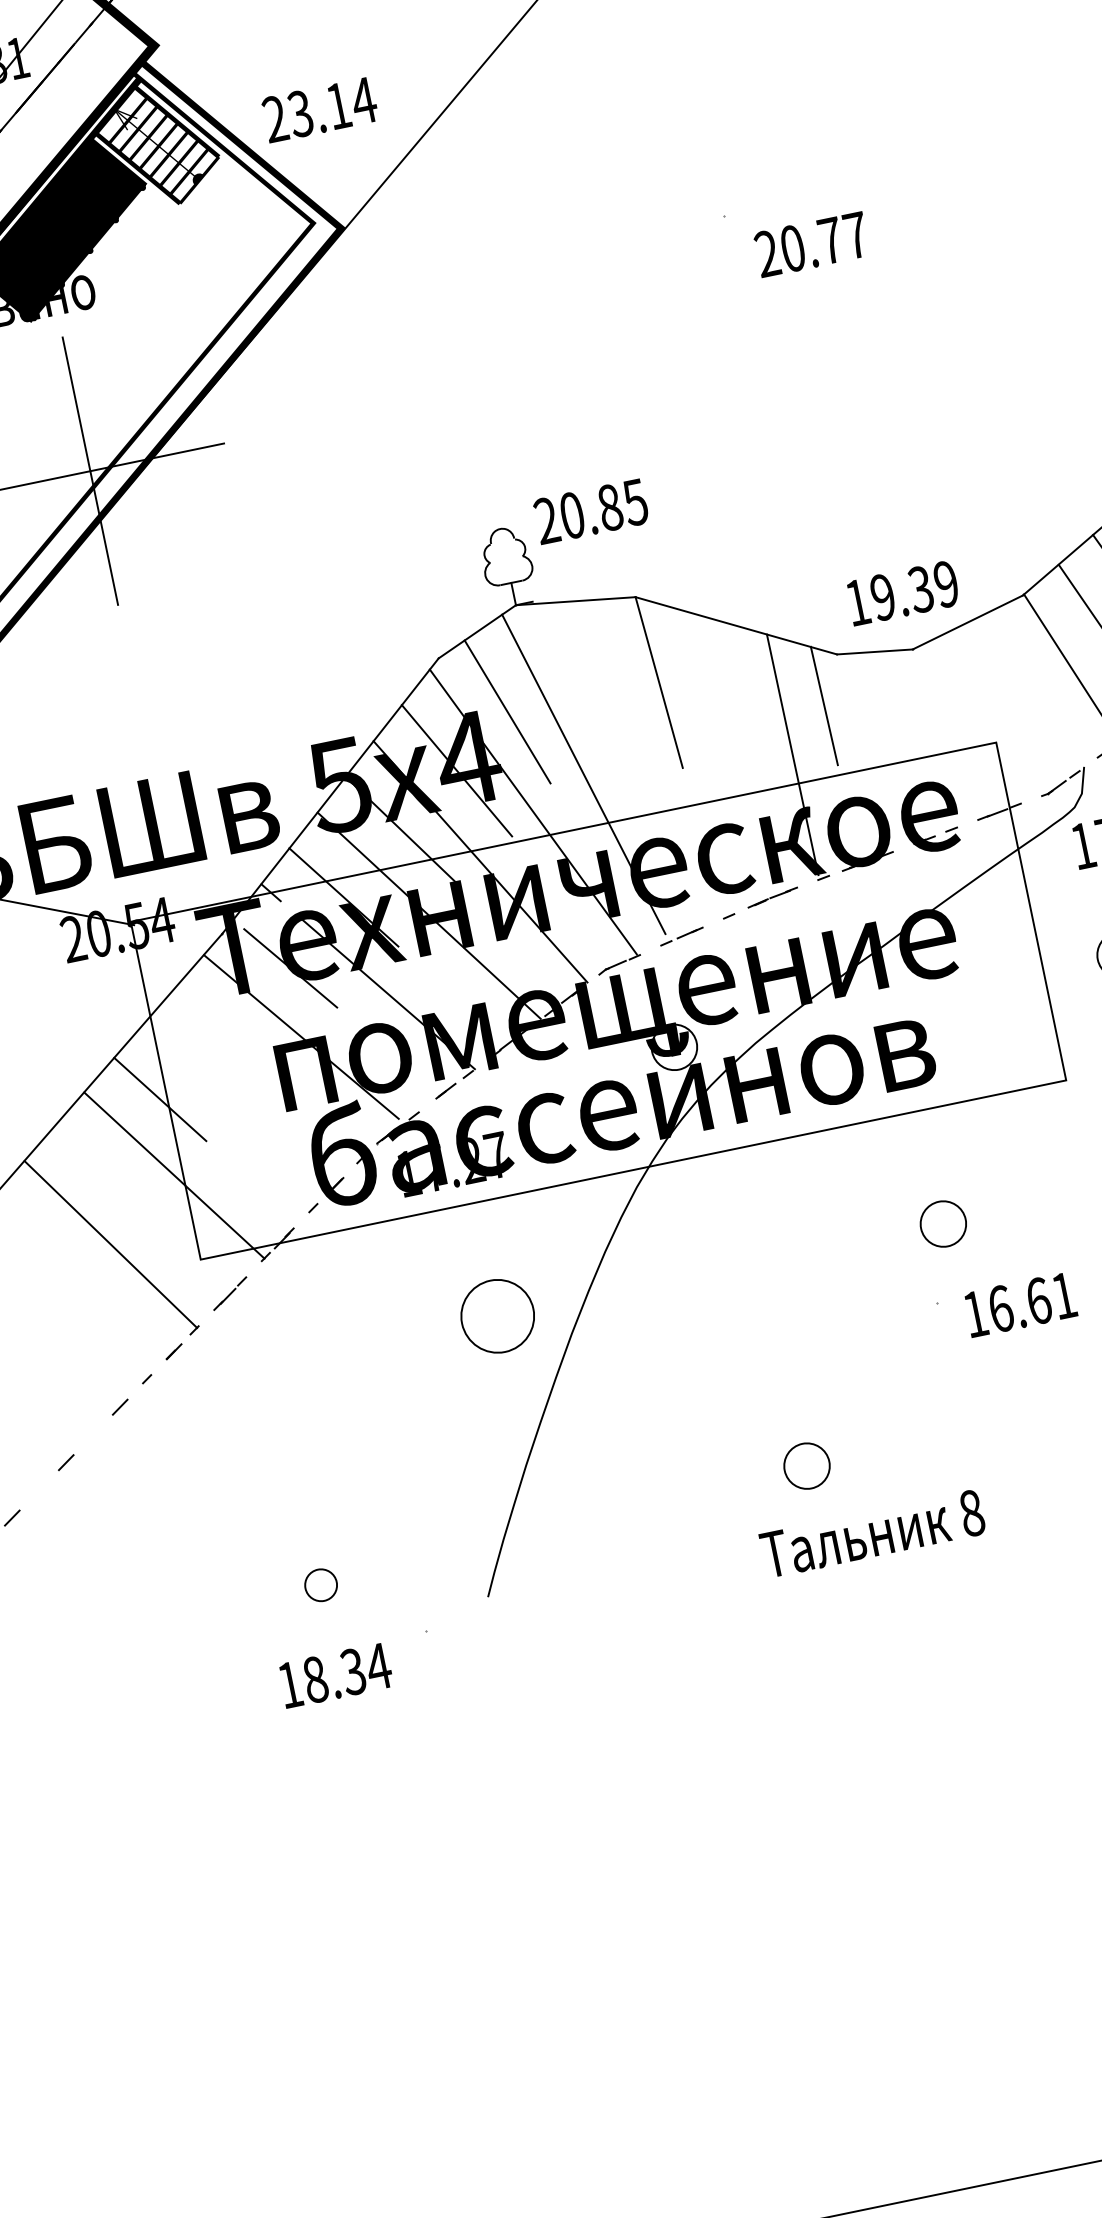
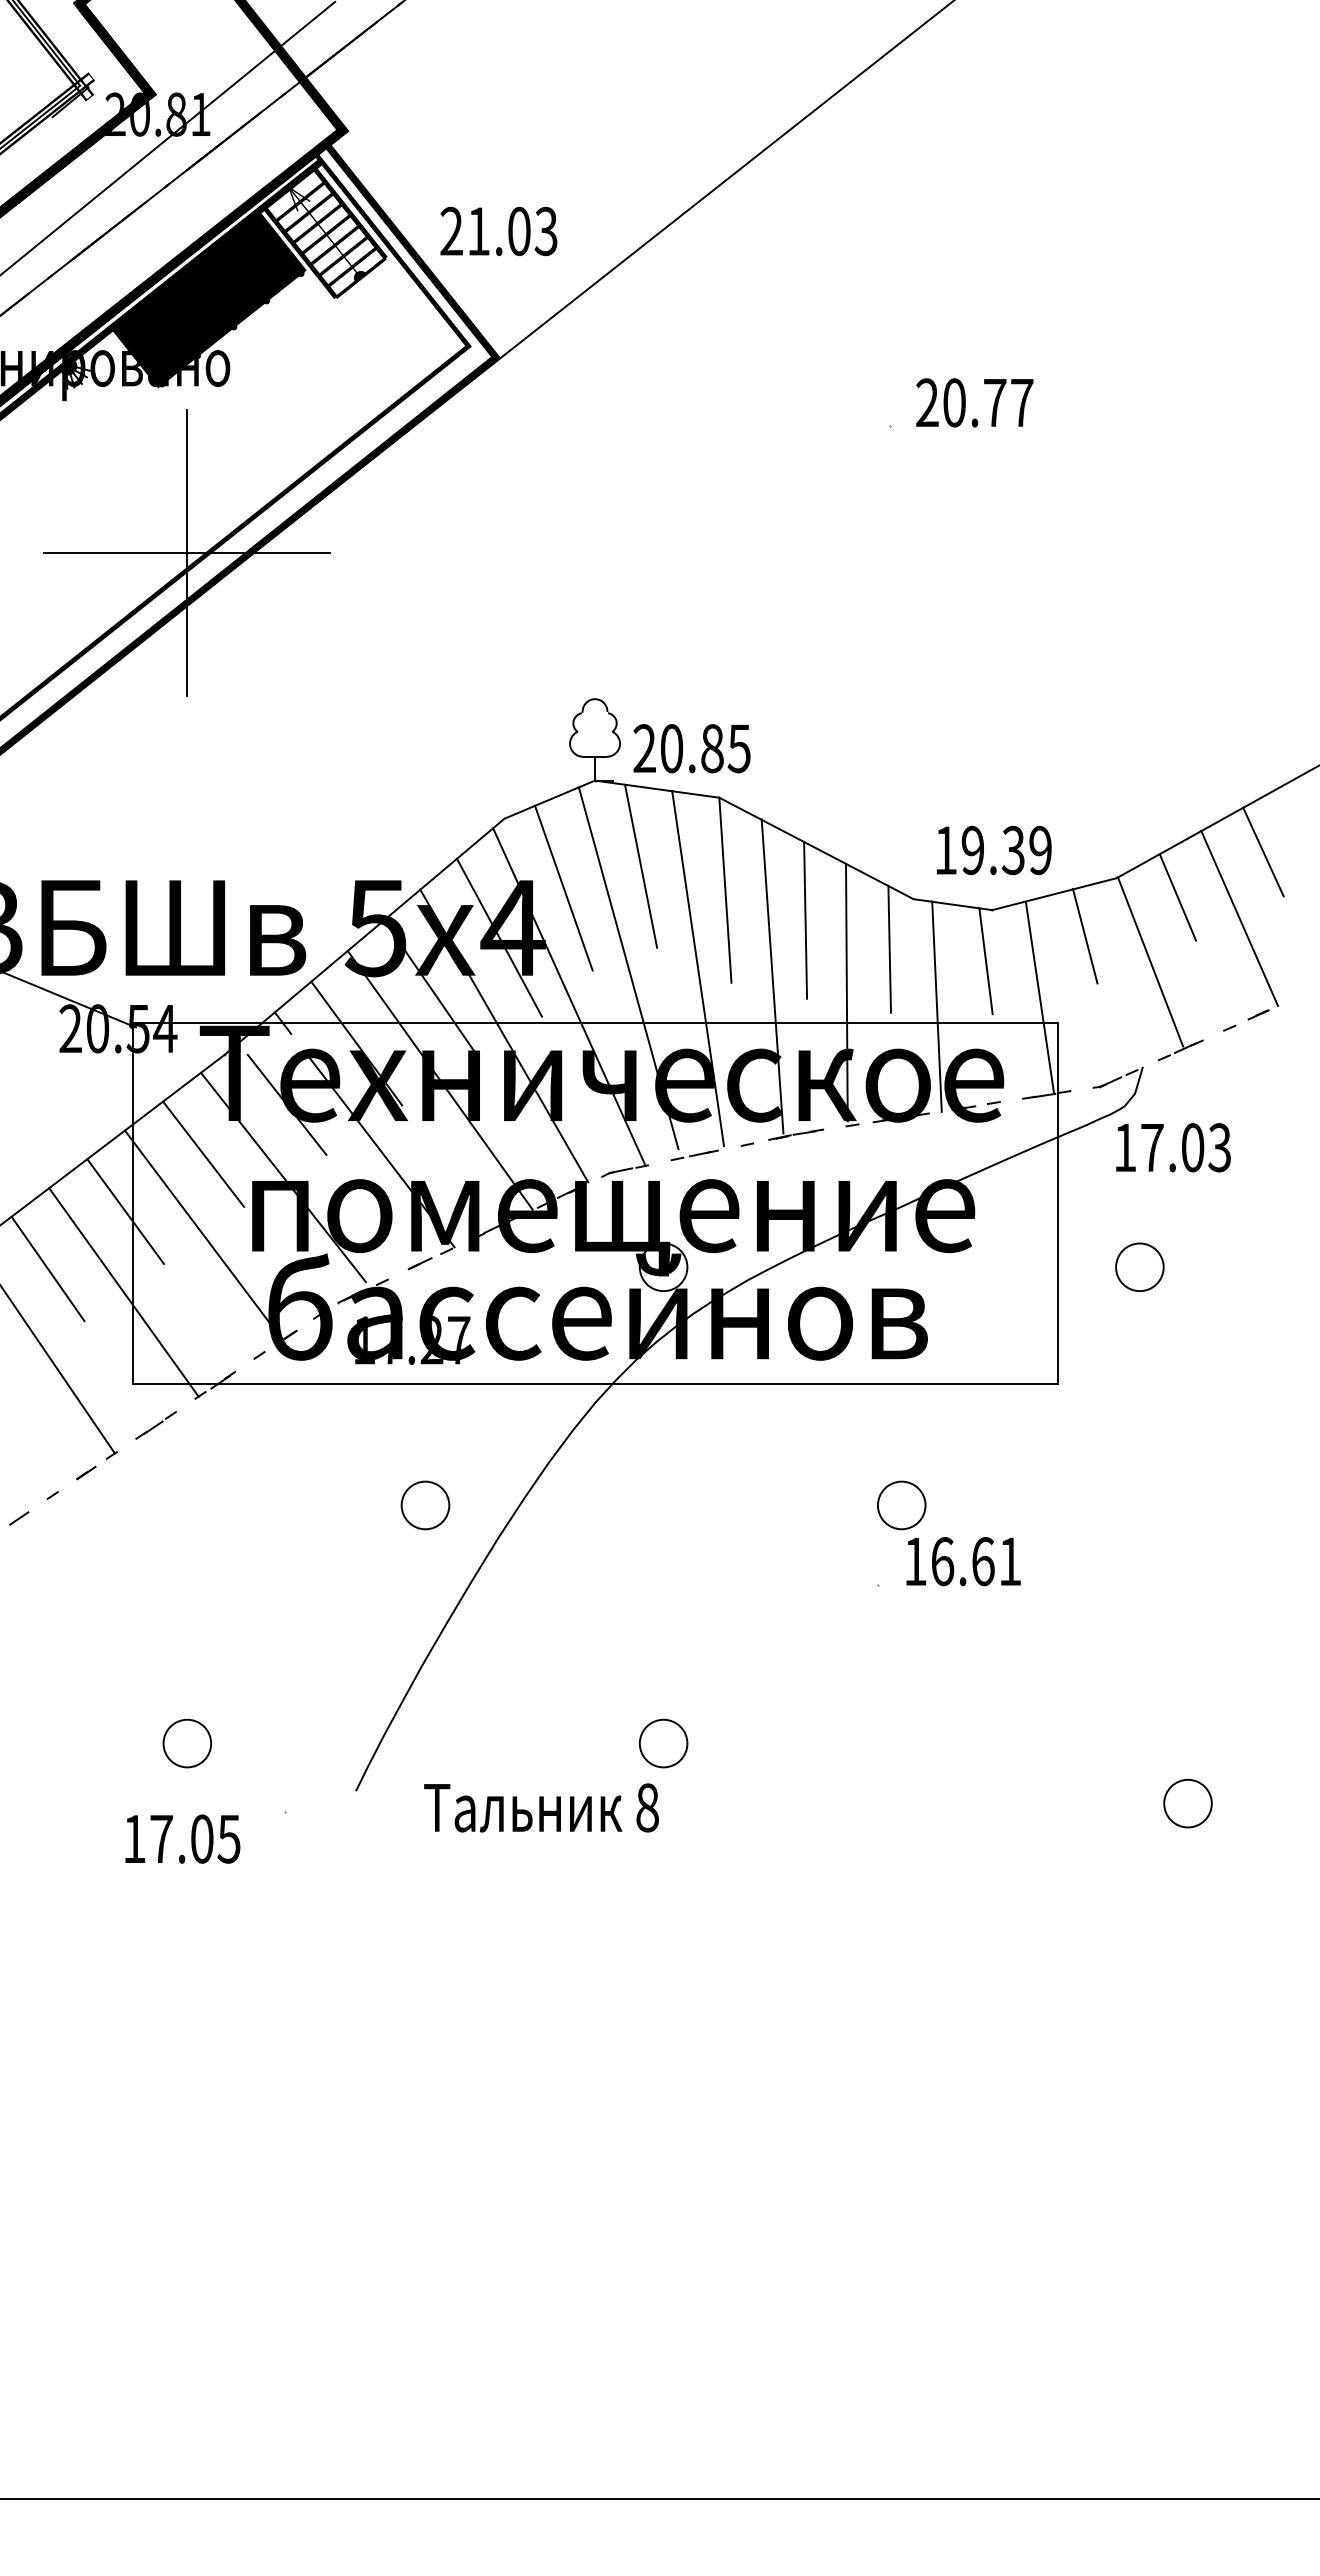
text: (332, 107) -> (512, 231), 23.14 -> 21.03
text: (811, 244) -> (974, 402), moved
text: (590, 511) -> (691, 748), moved
line: (1003, 655) -> (1084, 935), added
line: (575, 675) -> (641, 865), added
line: (740, 695) -> (805, 920), added
line: (916, 698) -> (985, 961), added
line: (973, 722) -> (1039, 997), added
line: (879, 750) -> (936, 1006), added
line: (719, 754) -> (772, 976), added
line: (649, 760) -> (698, 968), added
line: (221, 1030) -> (203, 1153), added
line: (237, 1106) -> (203, 1235), added
line: (98, 1167) -> (47, 1268), added
text: (1020, 1304) -> (963, 1561), moved
part: (497, 1316) -> (425, 1505), size x0.62
part: (806, 1466) -> (663, 1743), moved
text: (872, 1533) -> (541, 1807), moved
part: (321, 1585) -> (187, 1743), size x1.43
text: (347, 1672) -> (195, 1838), 18.34 -> 17.05

